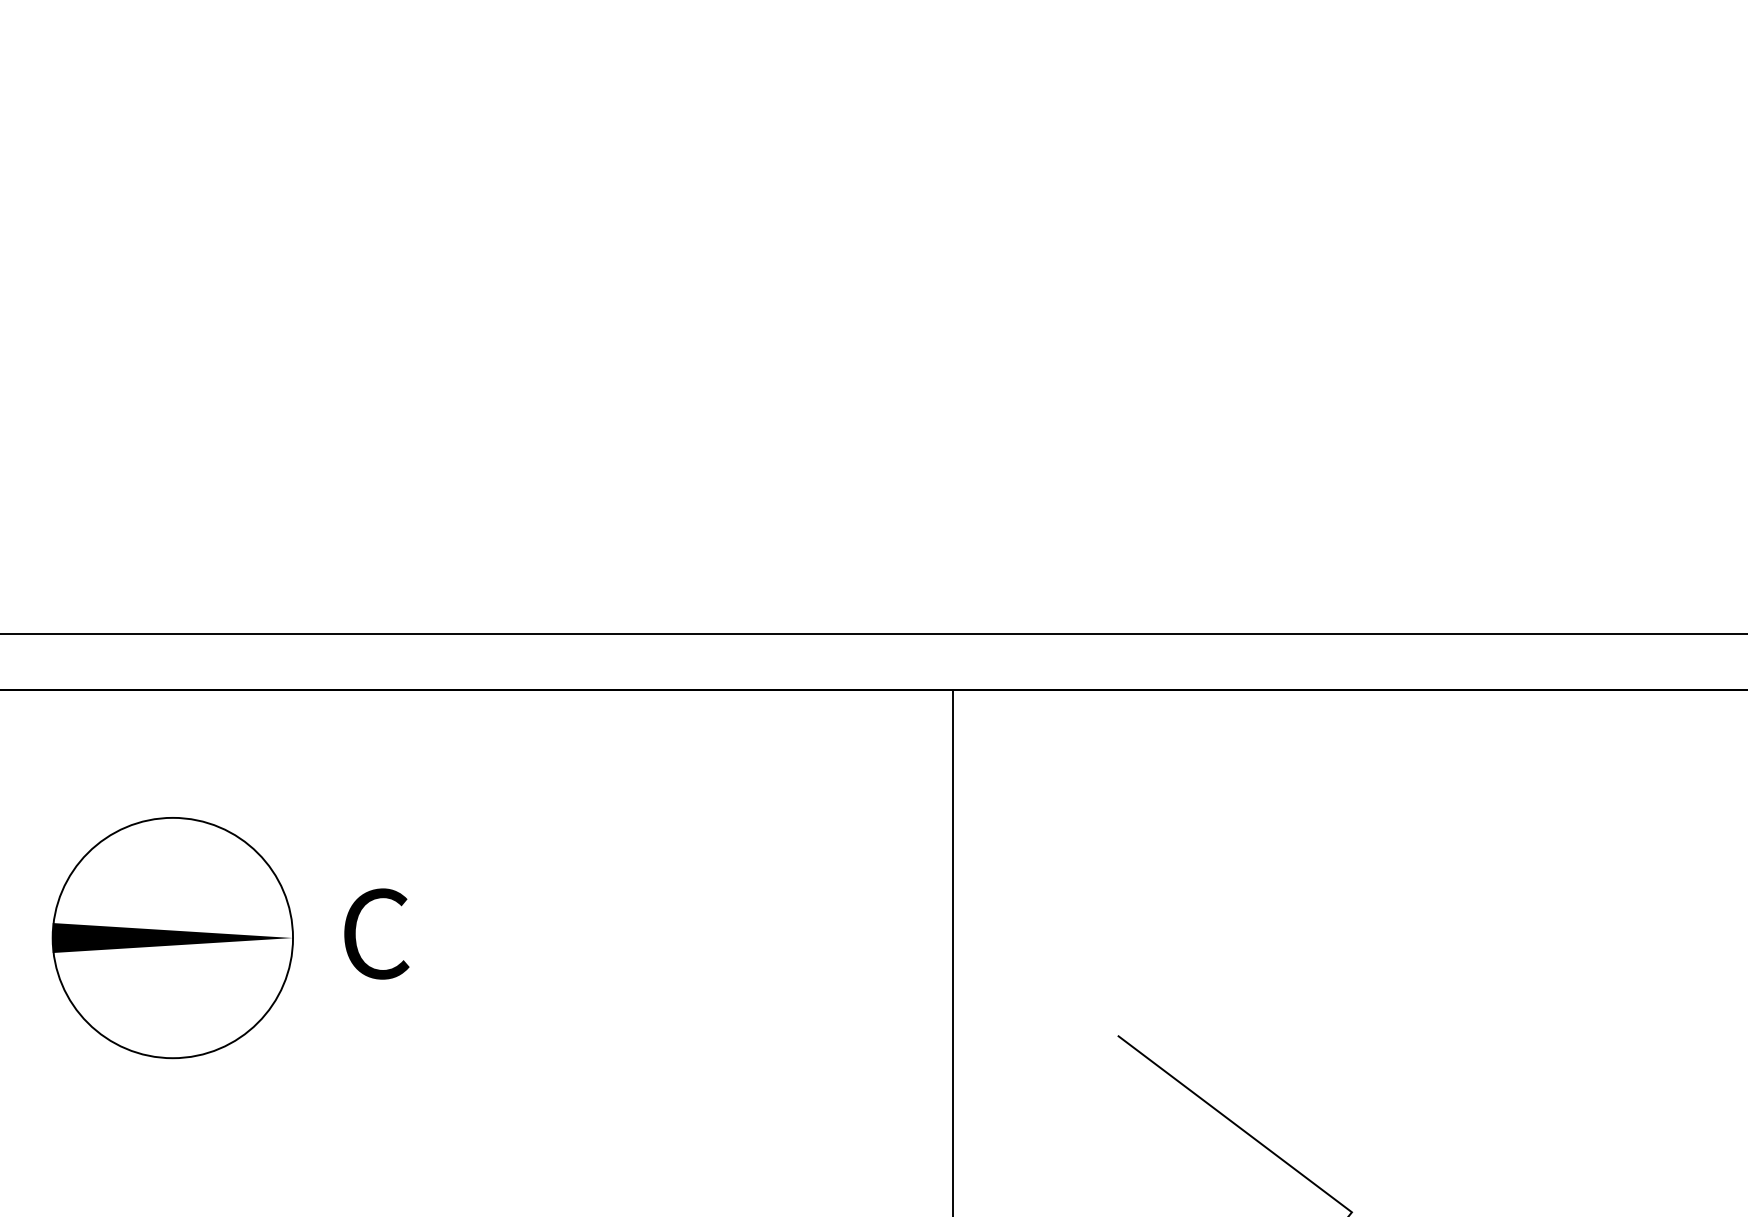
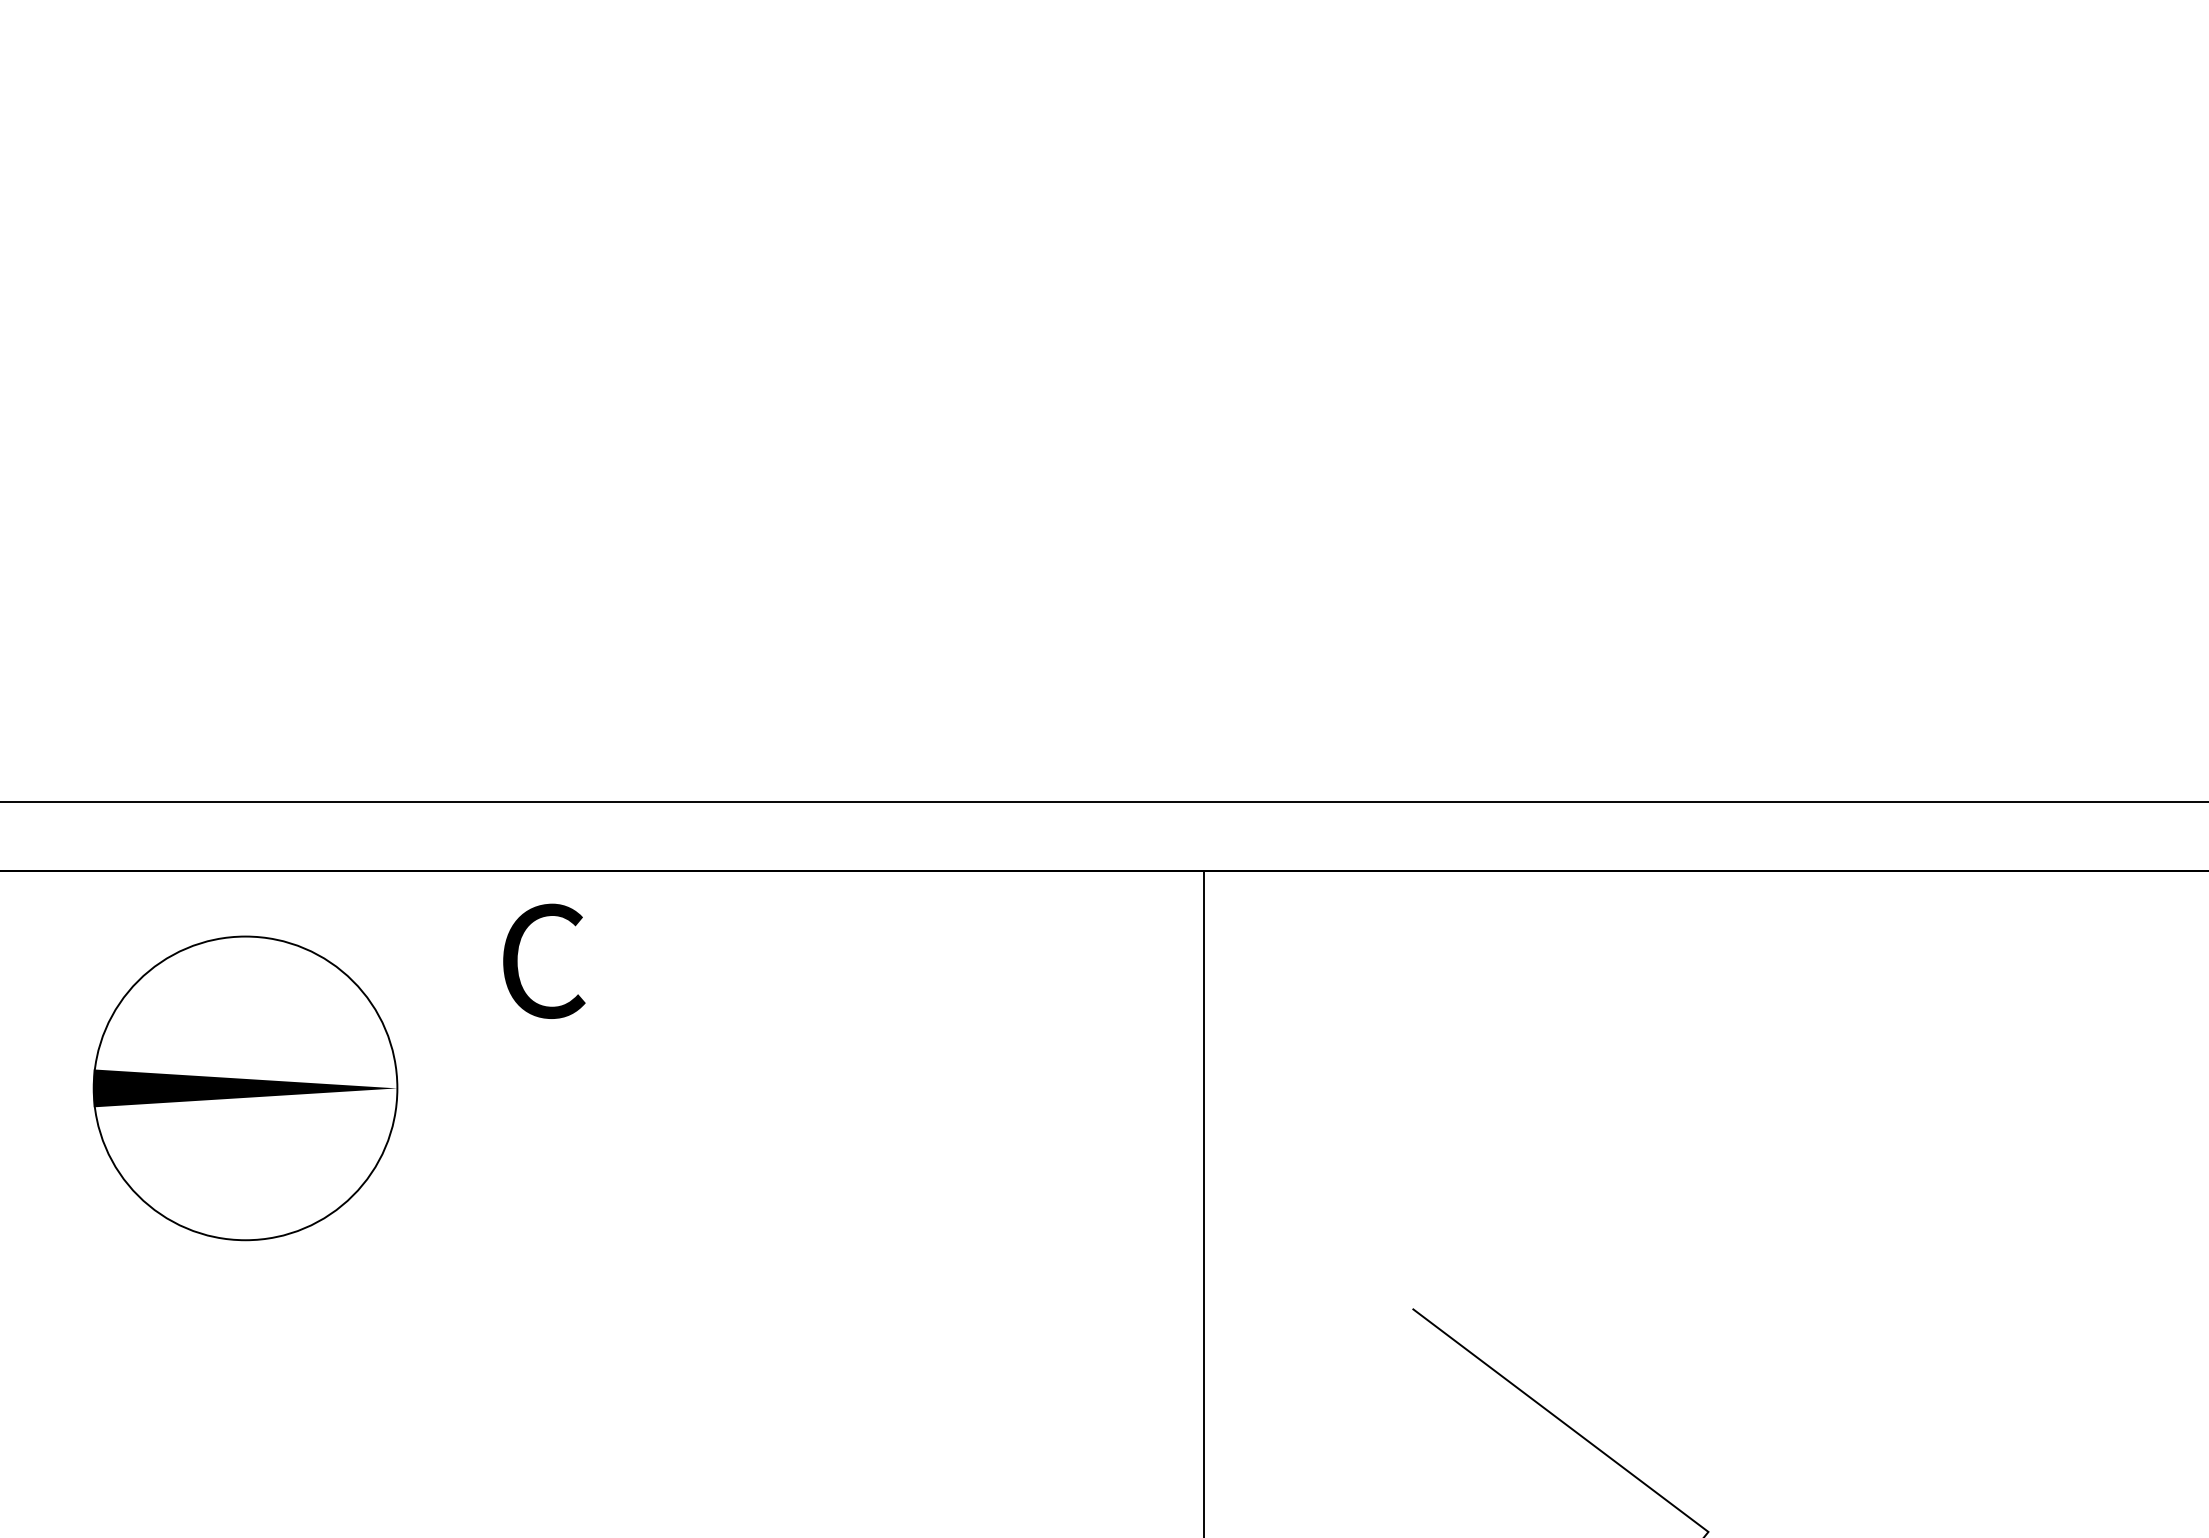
text: (377, 933) -> (544, 960), moved
part: (172, 938) -> (245, 1088), moved

